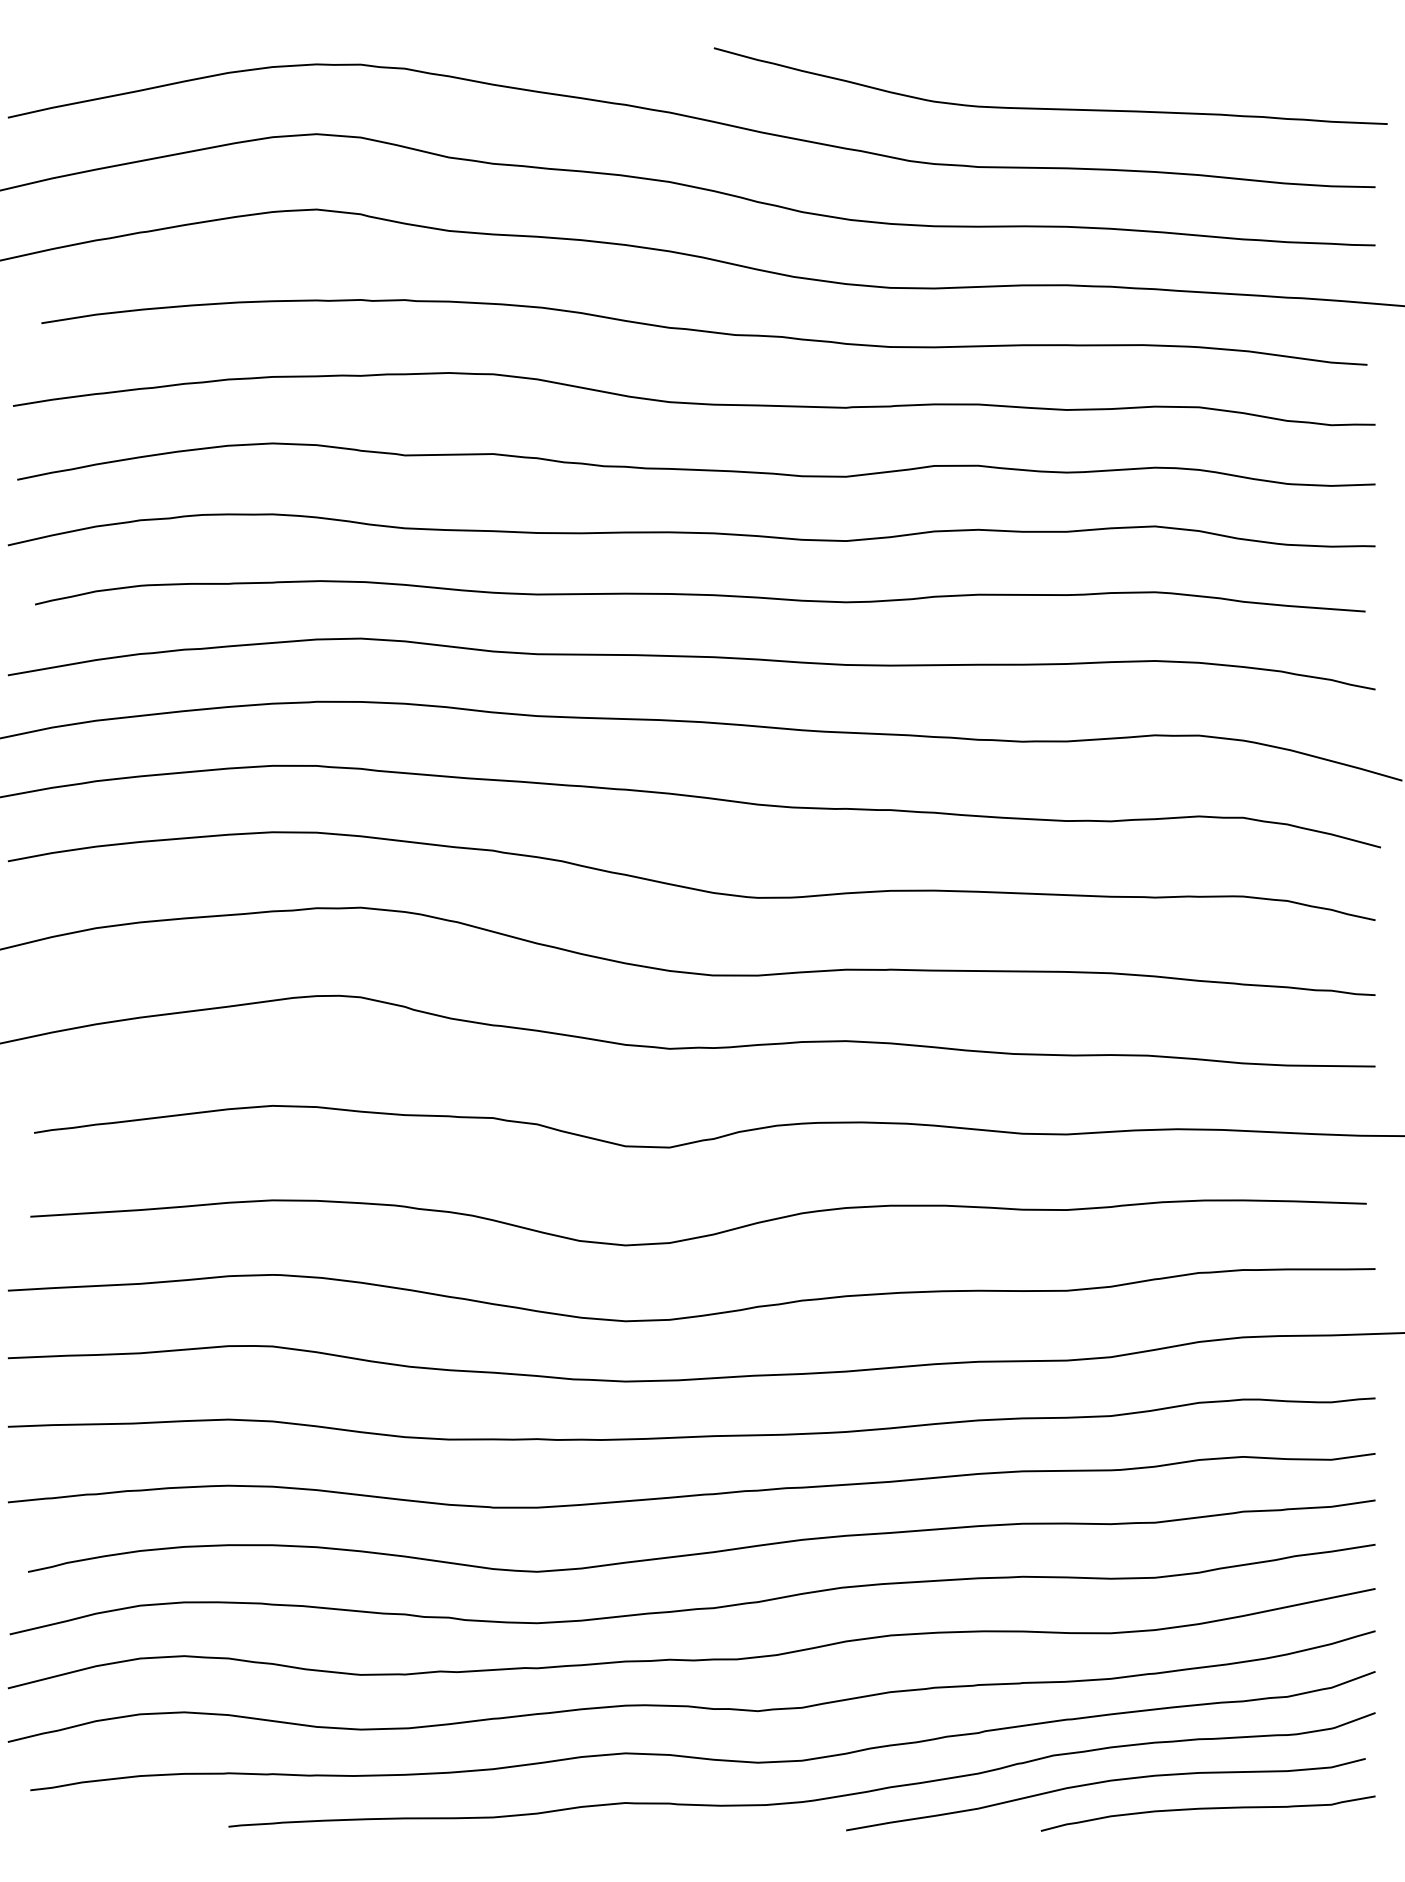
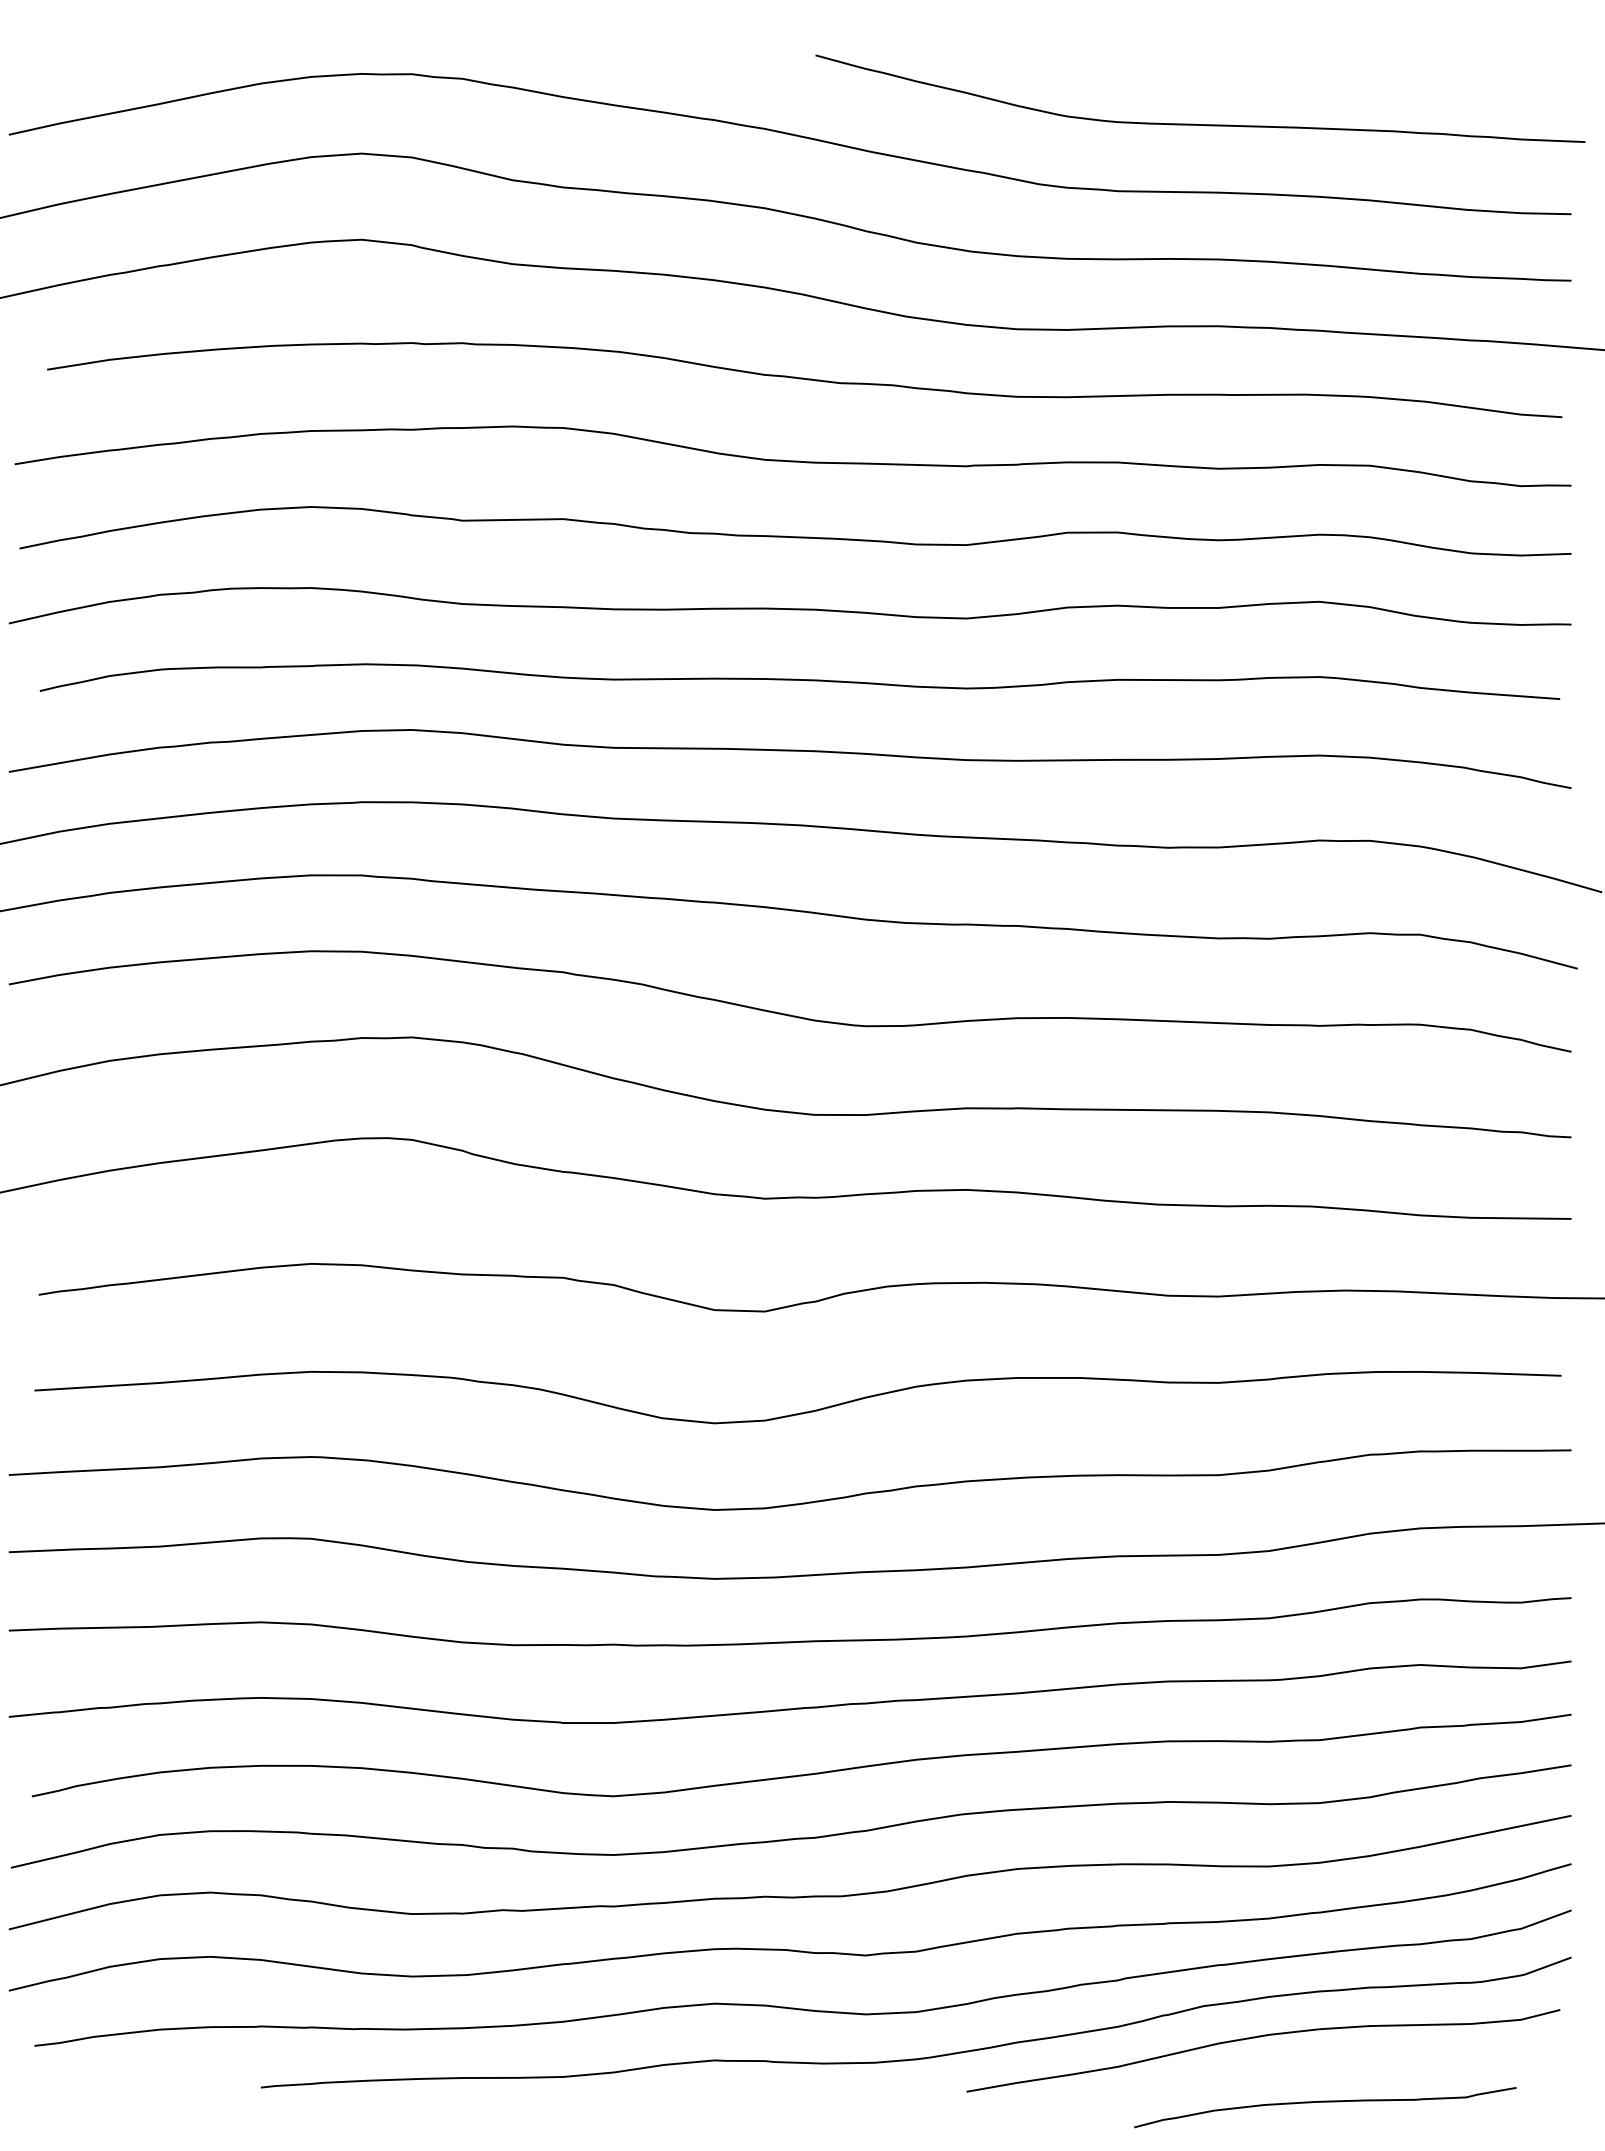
curve: (1208, 1809) -> (1325, 2102), moved

